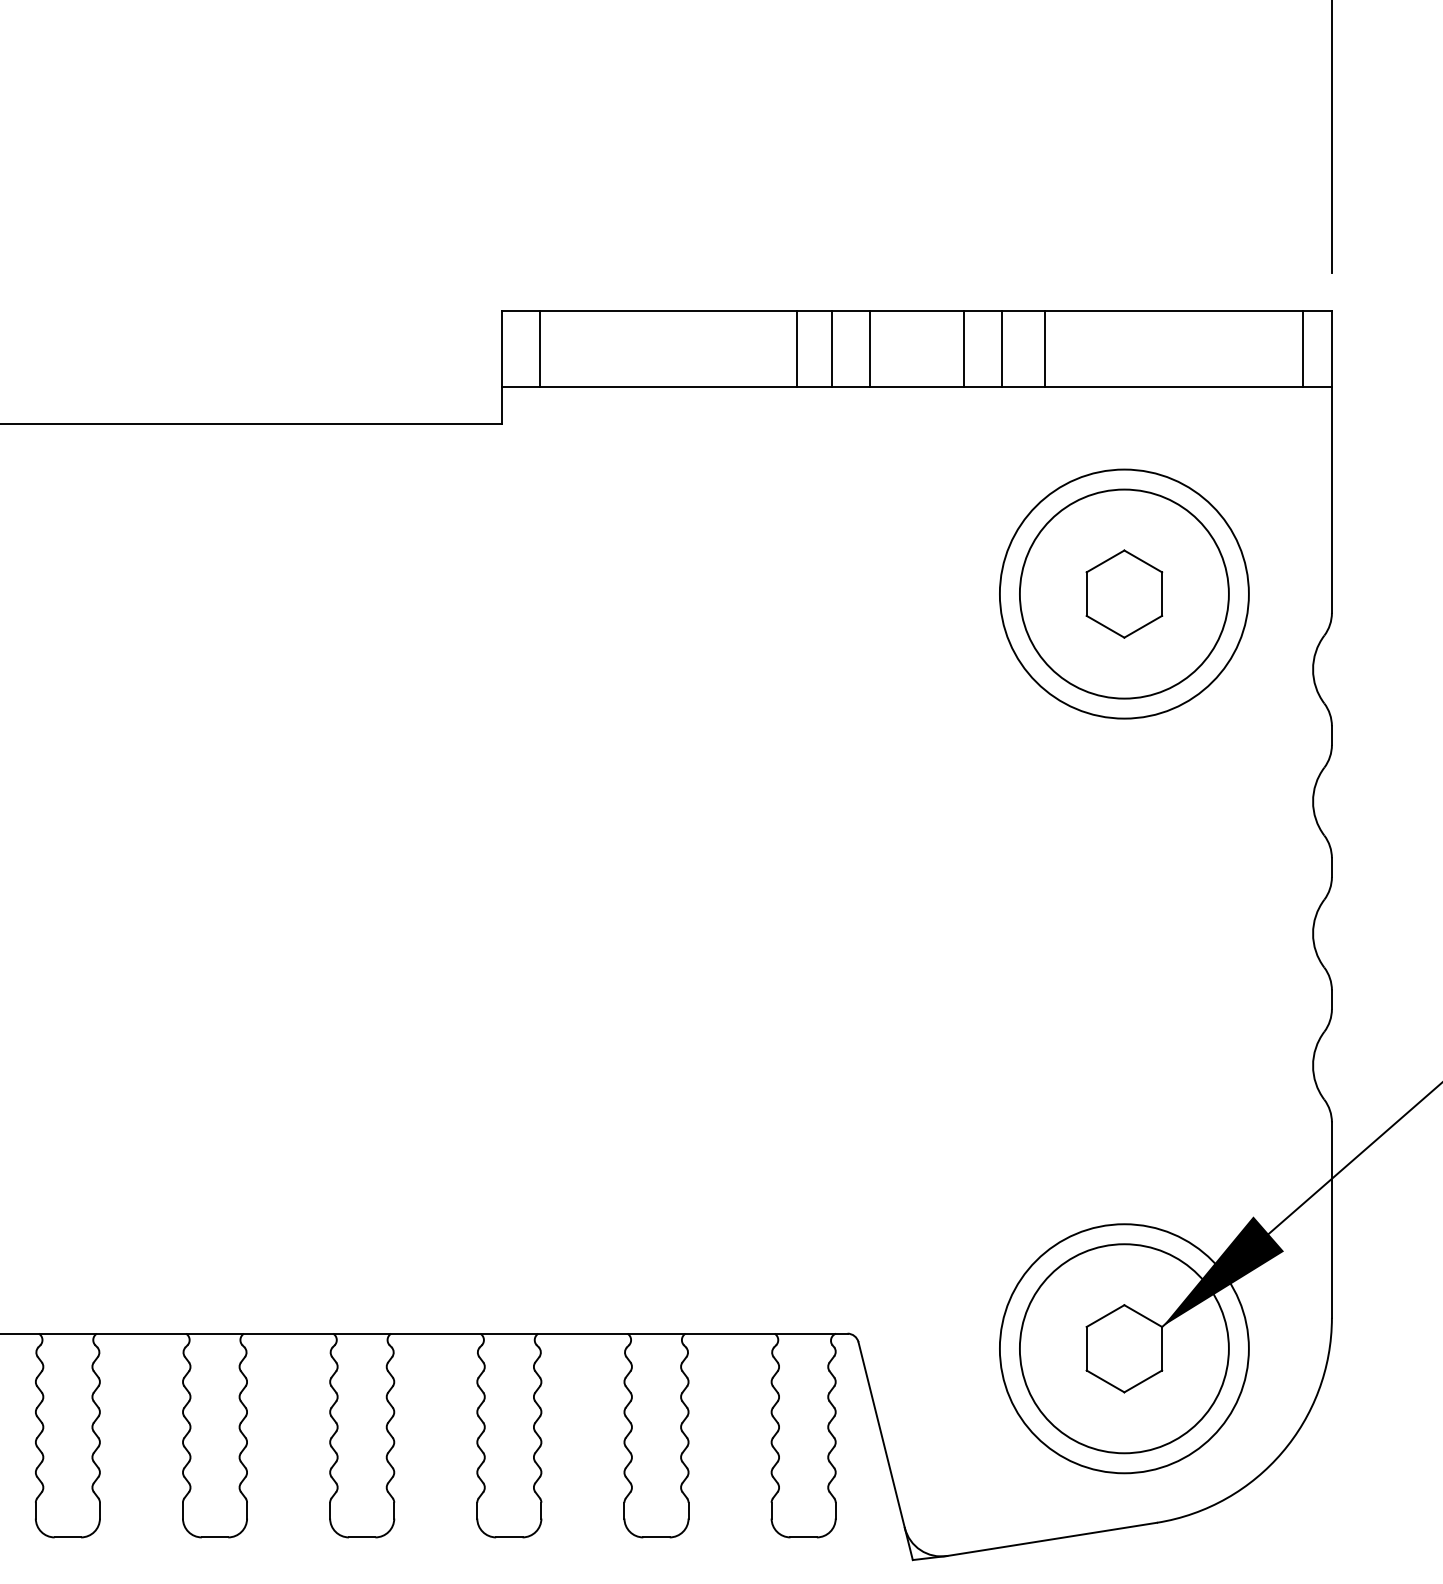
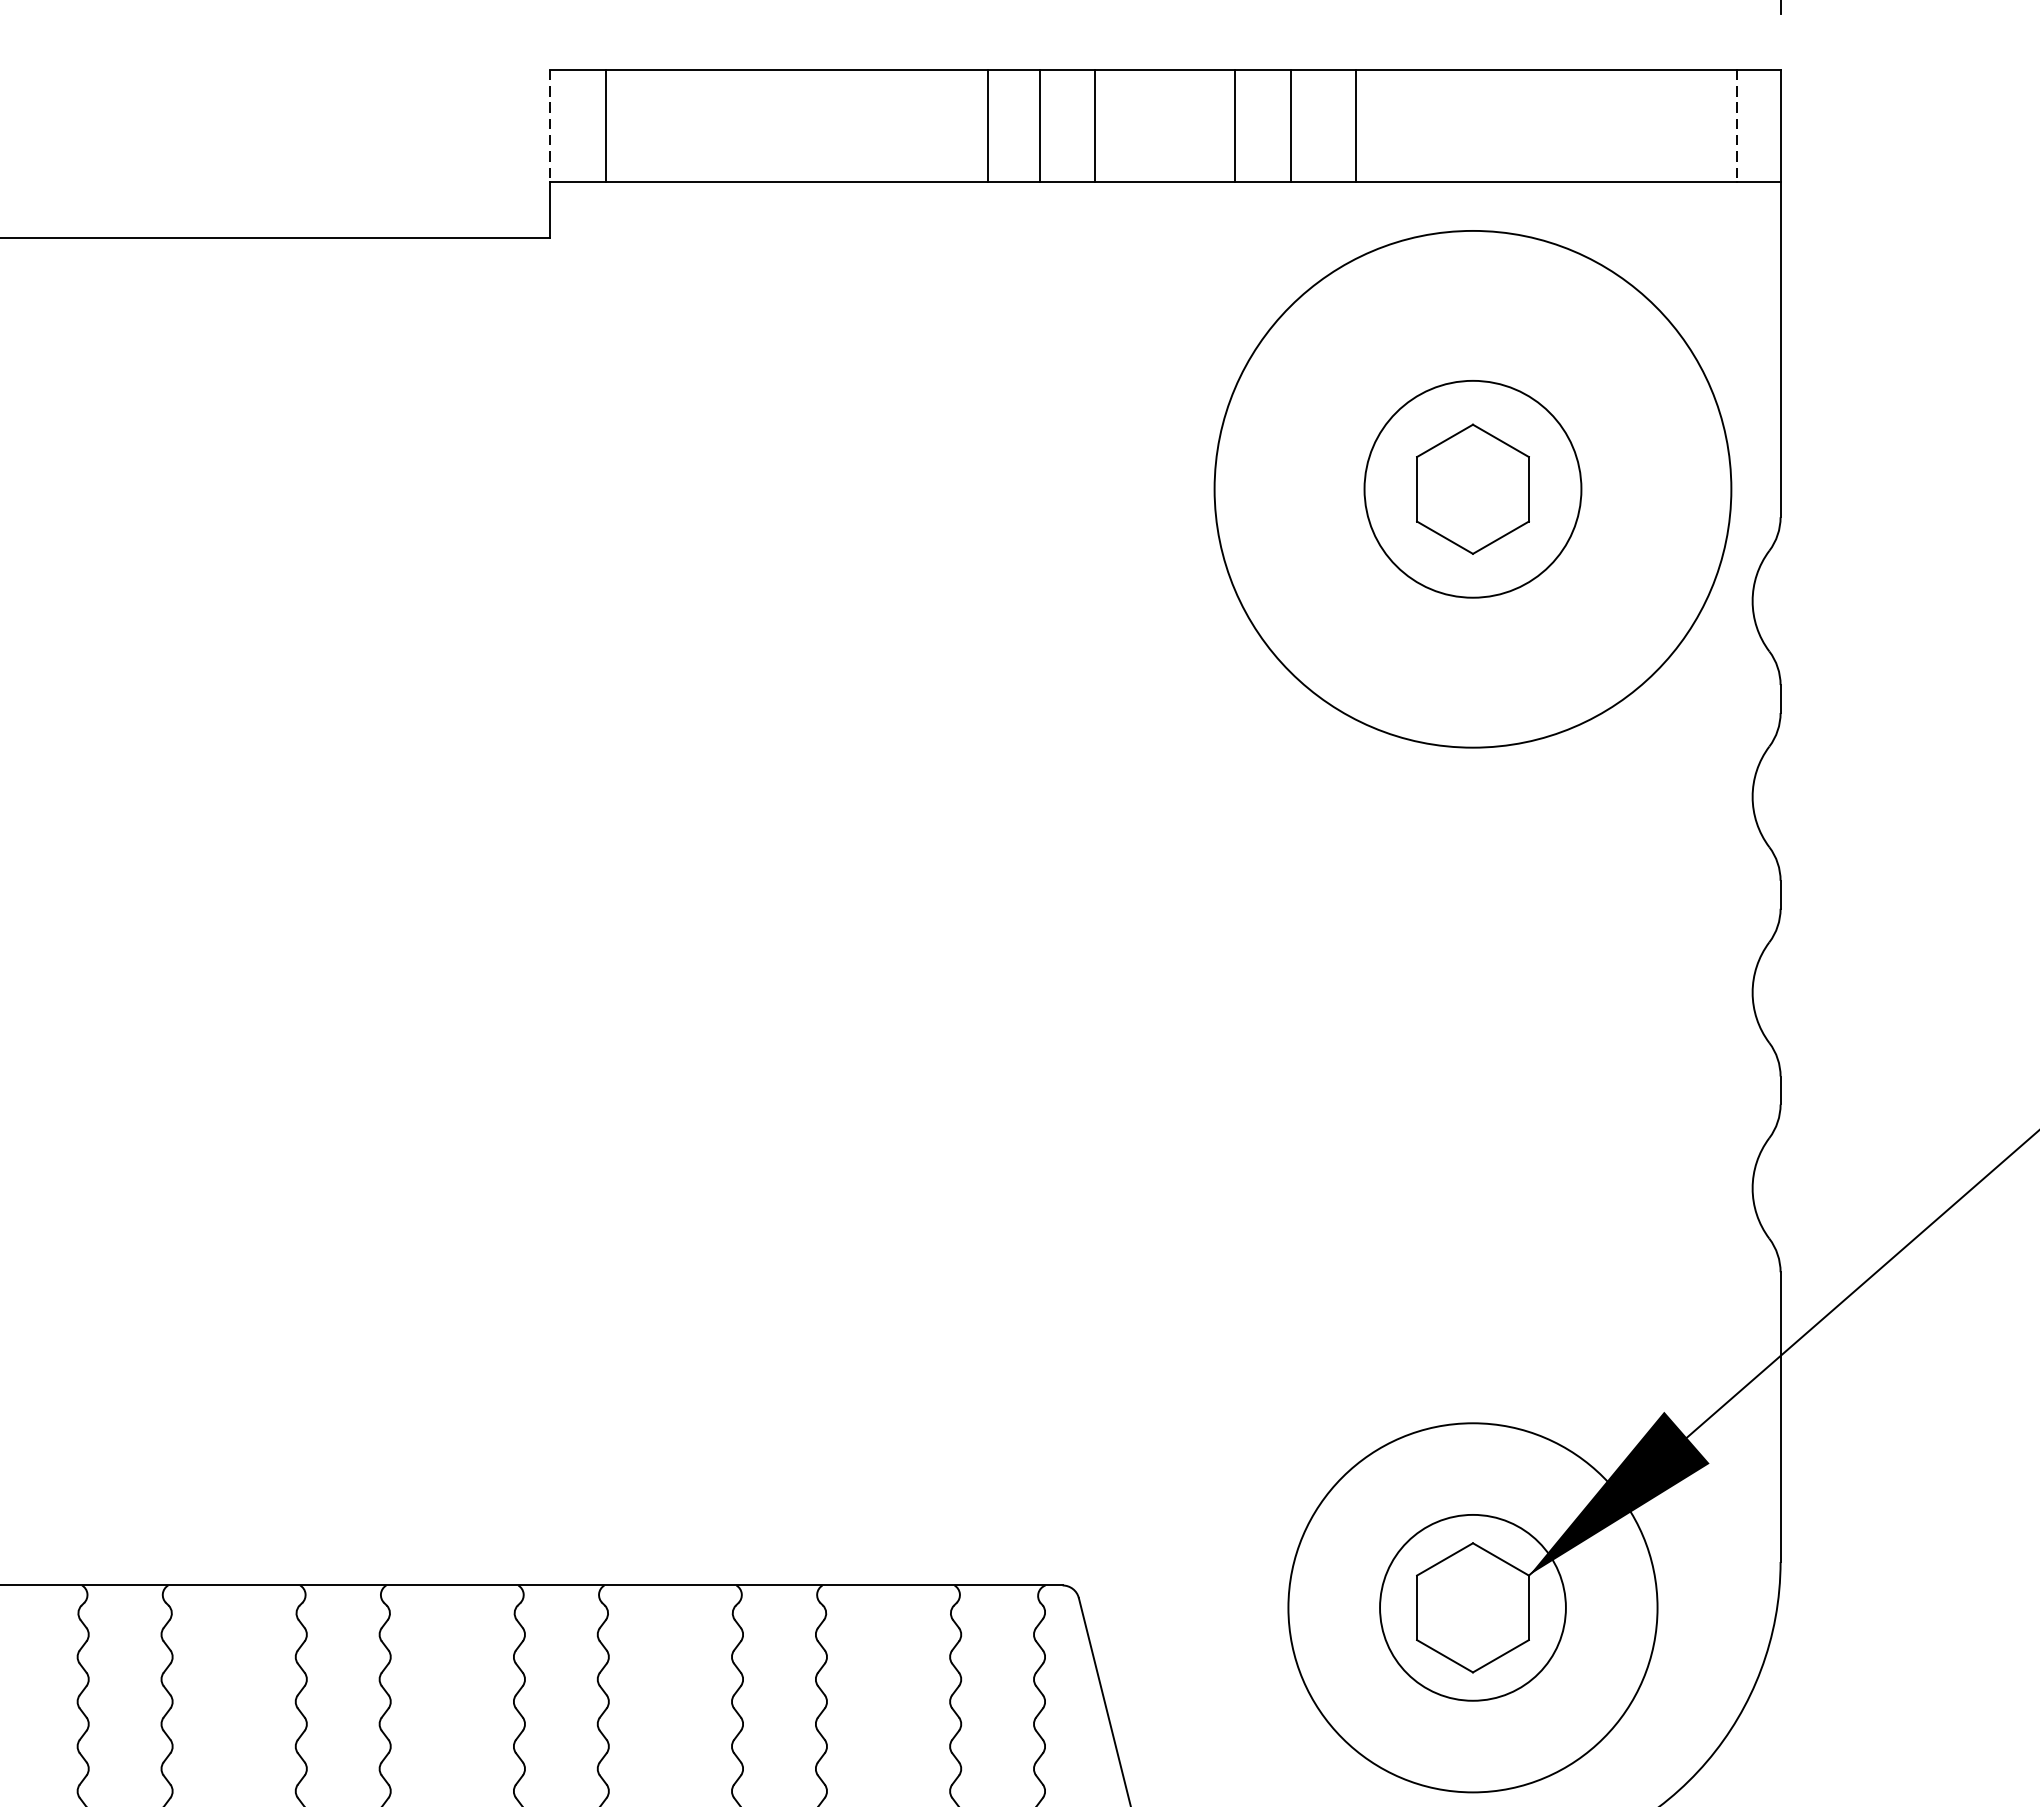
line: (501, 348) -> (549, 125), solid -> dashed
line: (1302, 348) -> (1736, 125), solid -> dashed
circle: (1123, 593) -> (1471, 488), size x0.7
circle: (1123, 593) -> (1471, 488), size x1.4
circle: (1123, 1348) -> (1471, 1607), size x0.6

